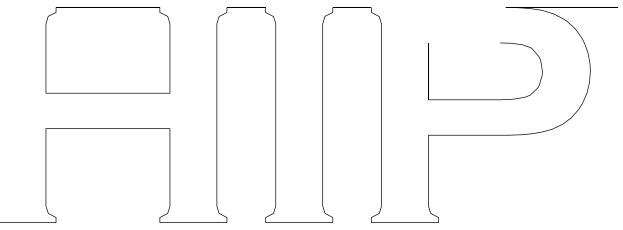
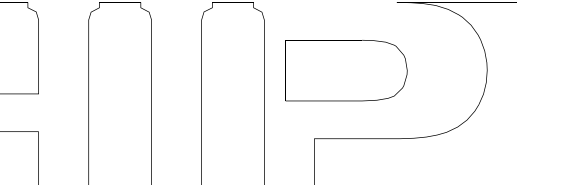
part: (485, 99) -> (346, 100), moved

